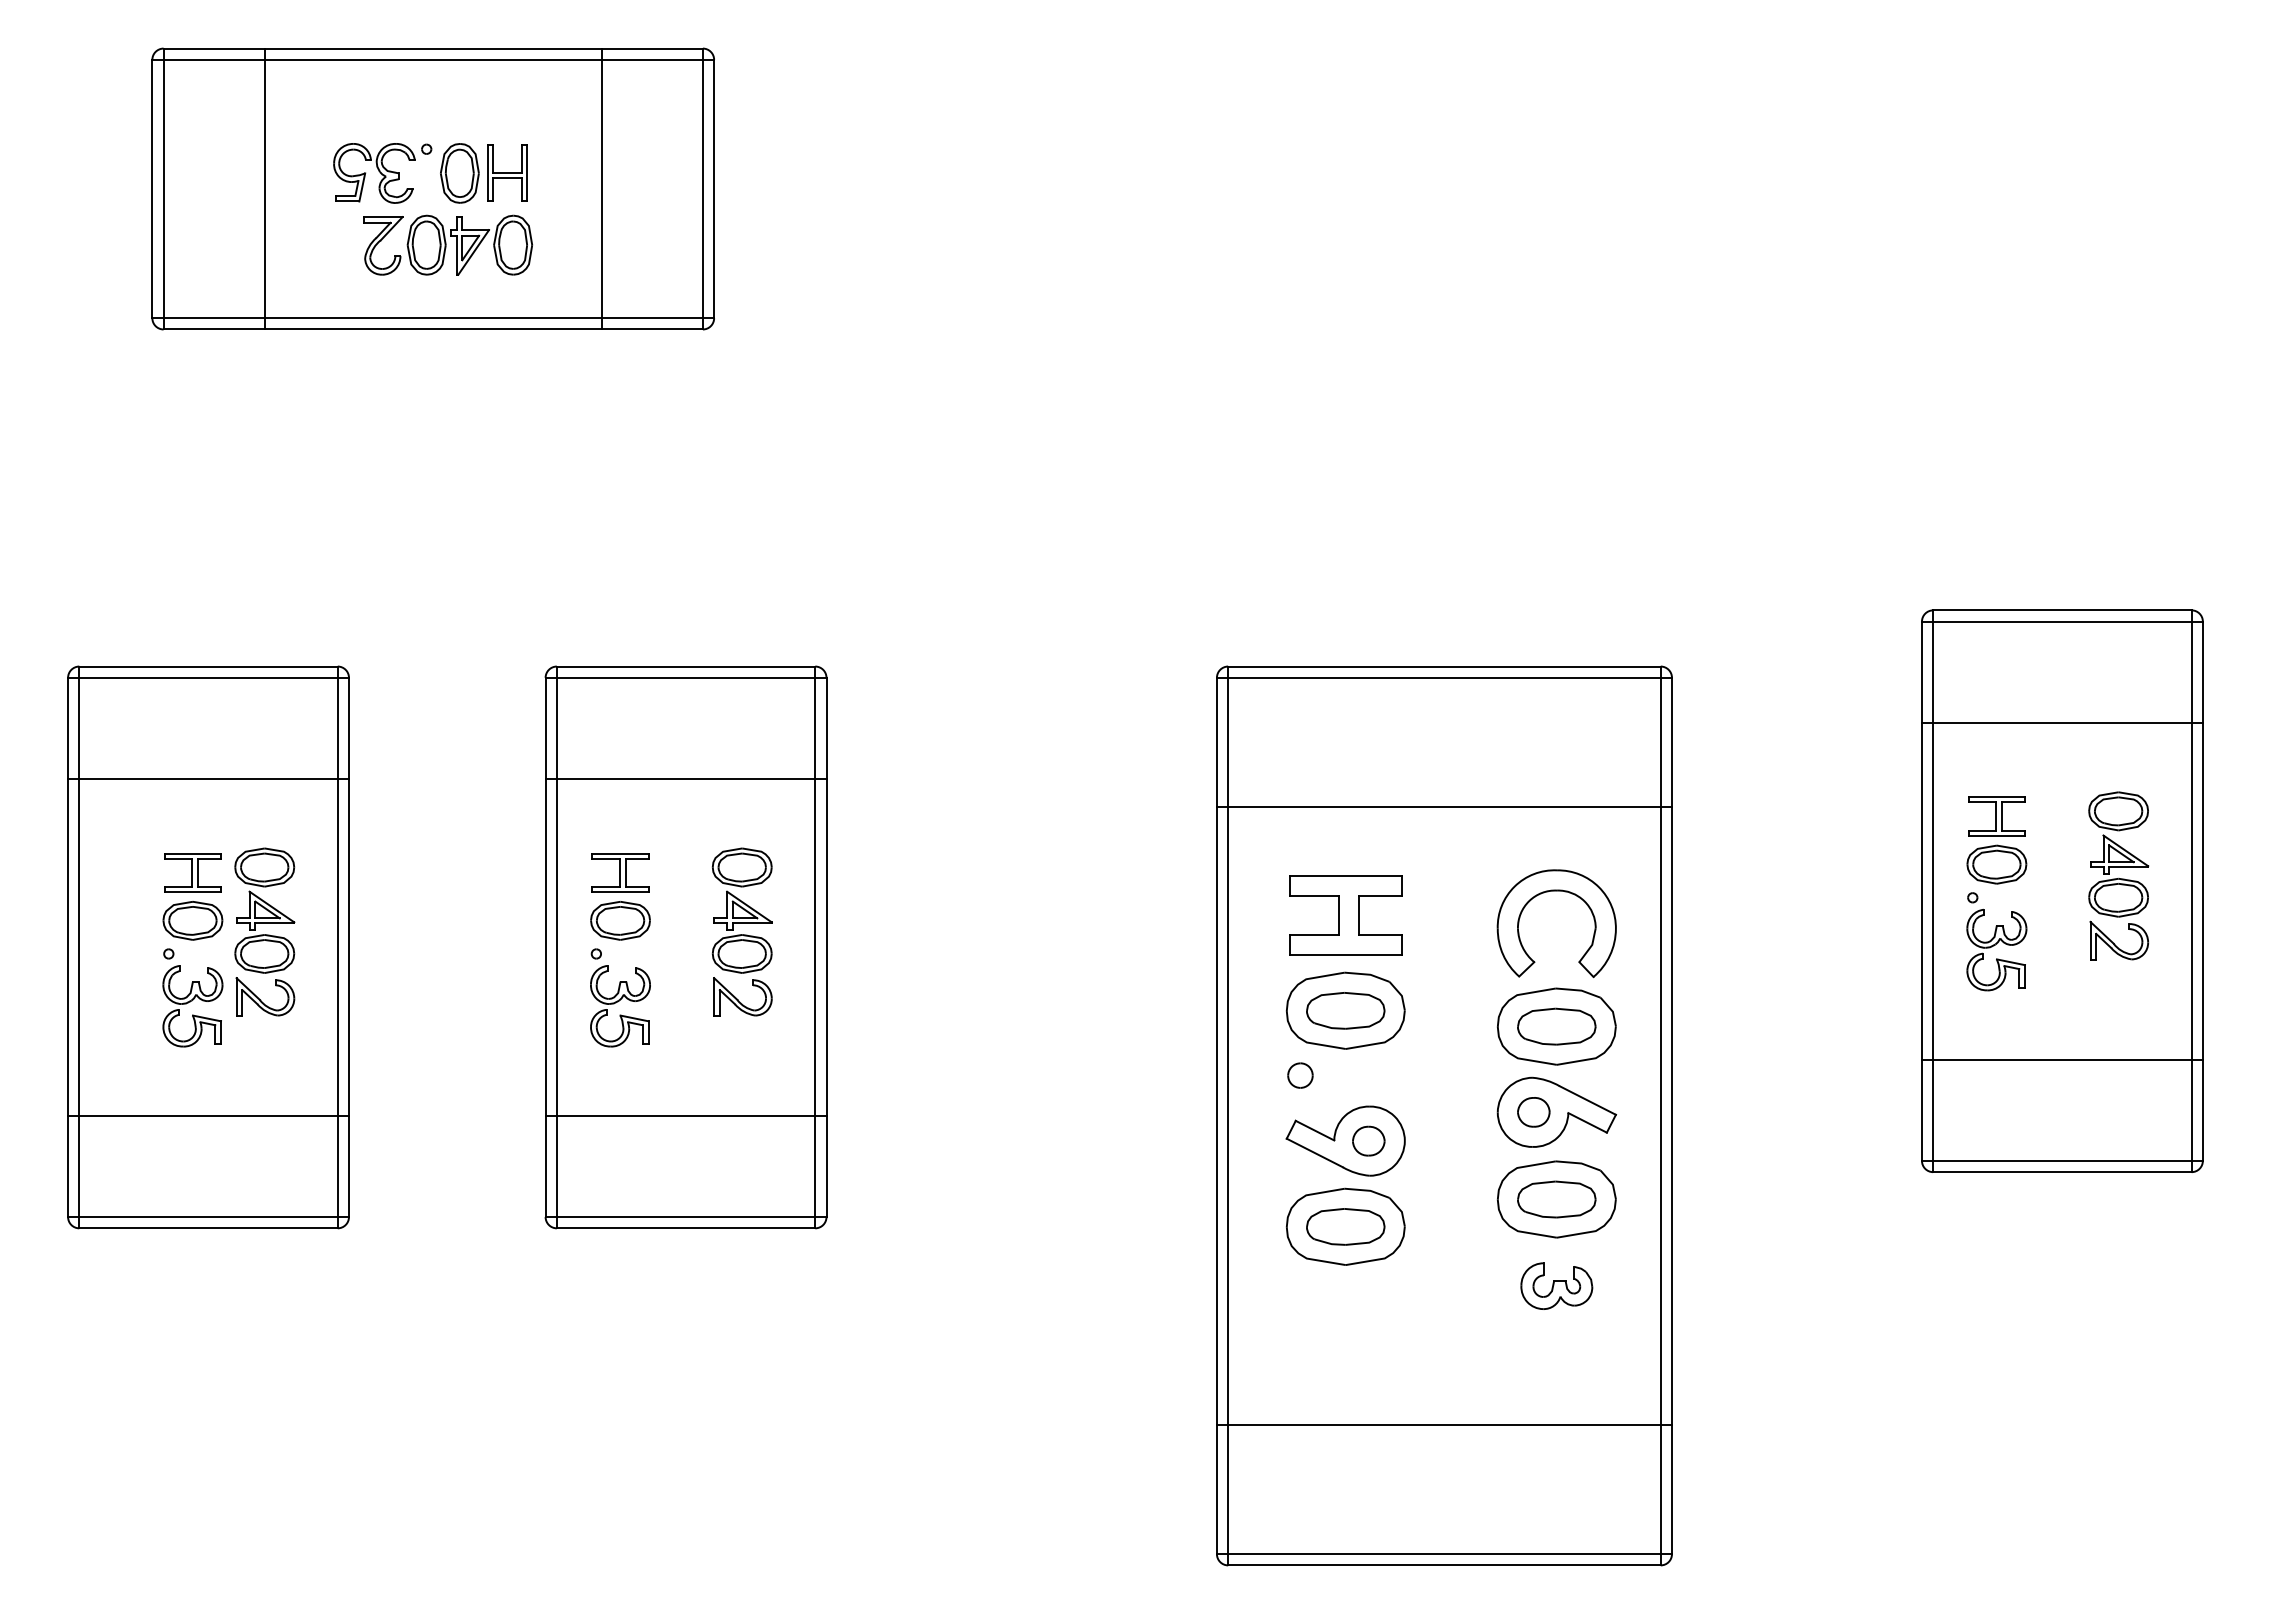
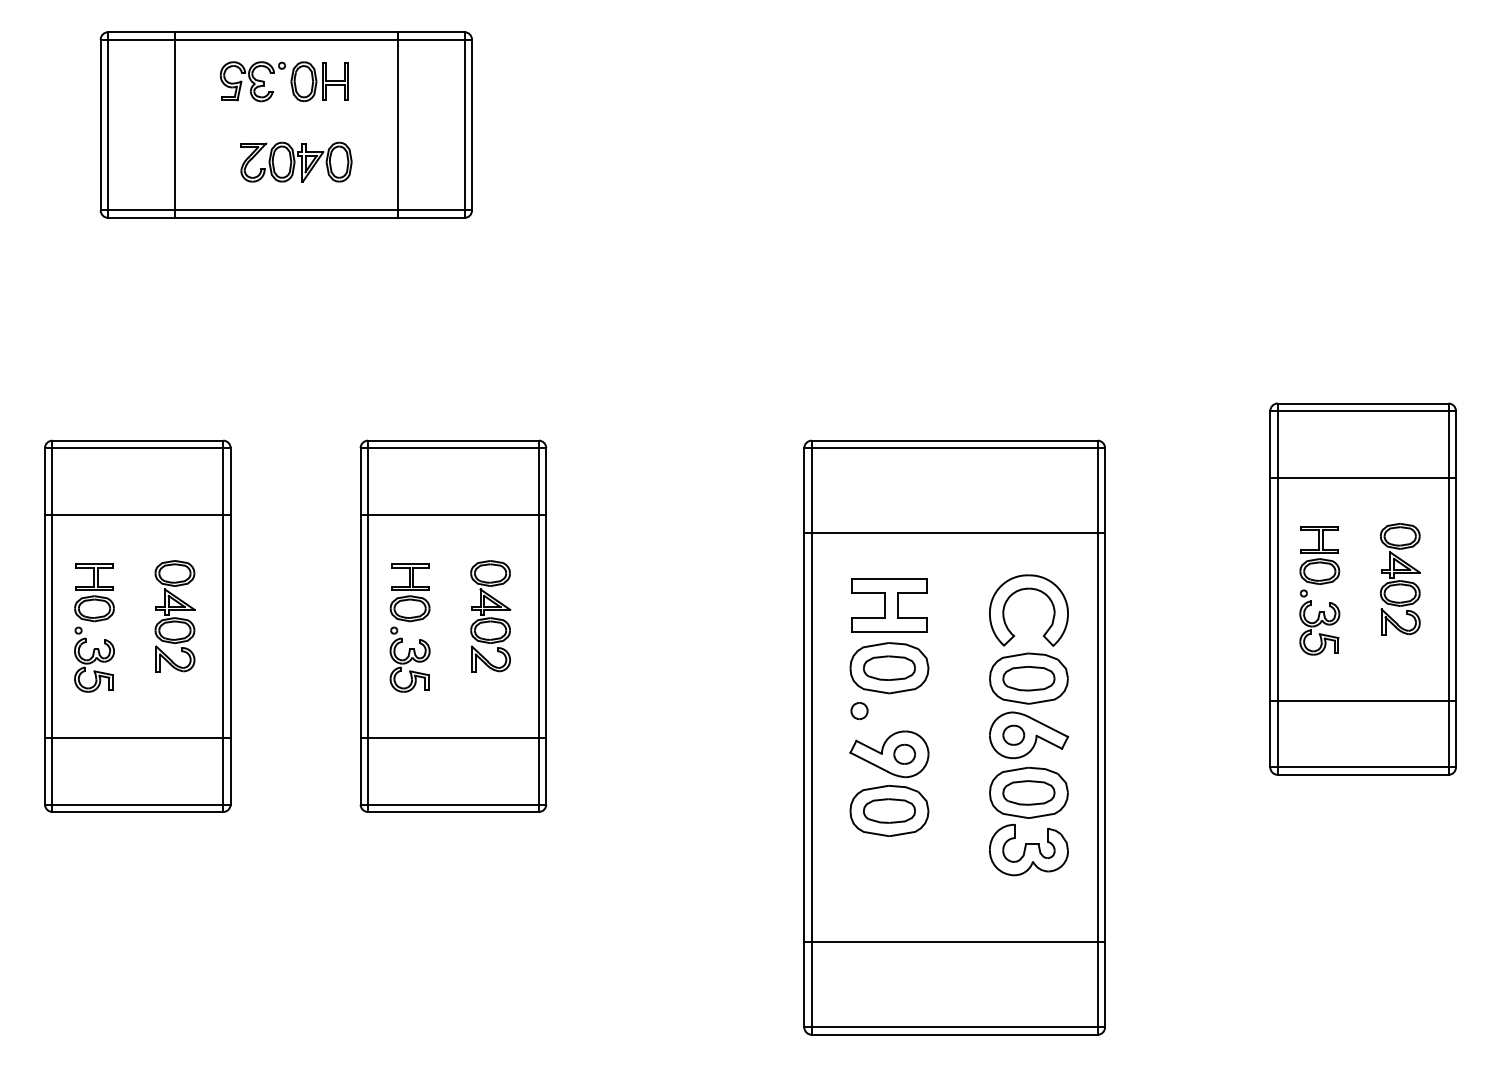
part: (439, 173) -> (290, 81), moved
part: (192, 949) -> (94, 627), moved
part: (1556, 1286) -> (1028, 850), size x1.67

